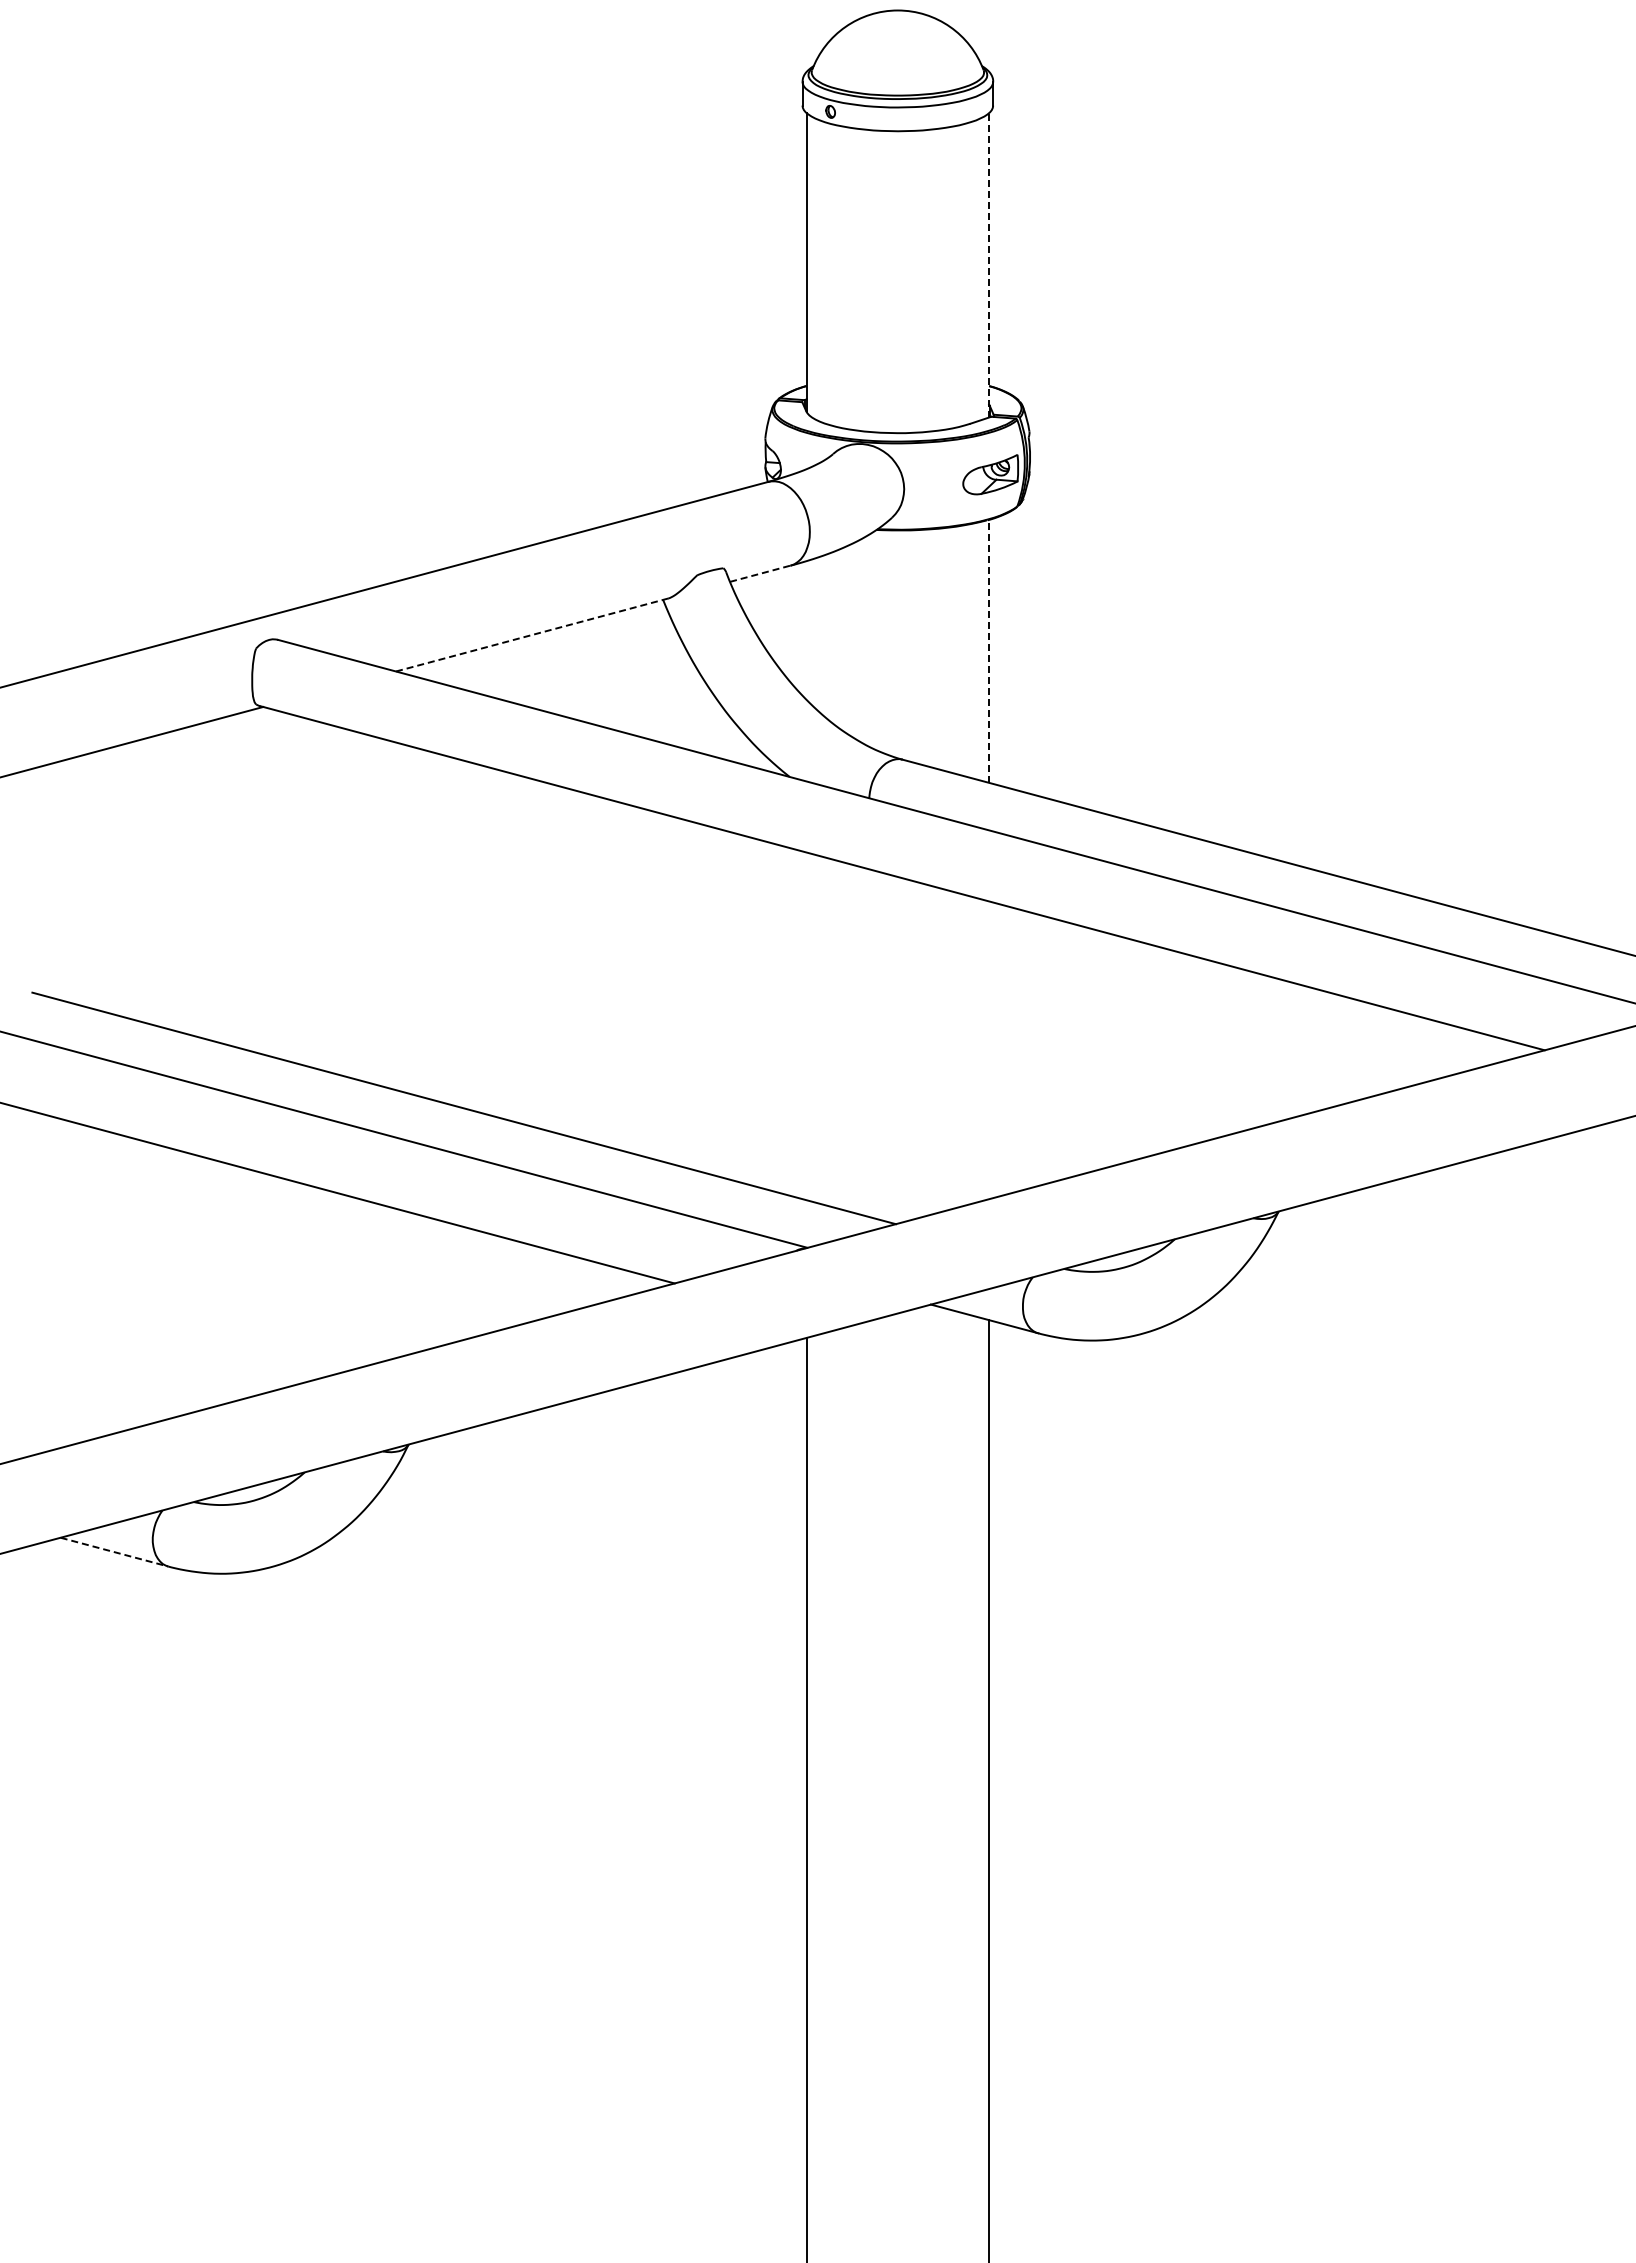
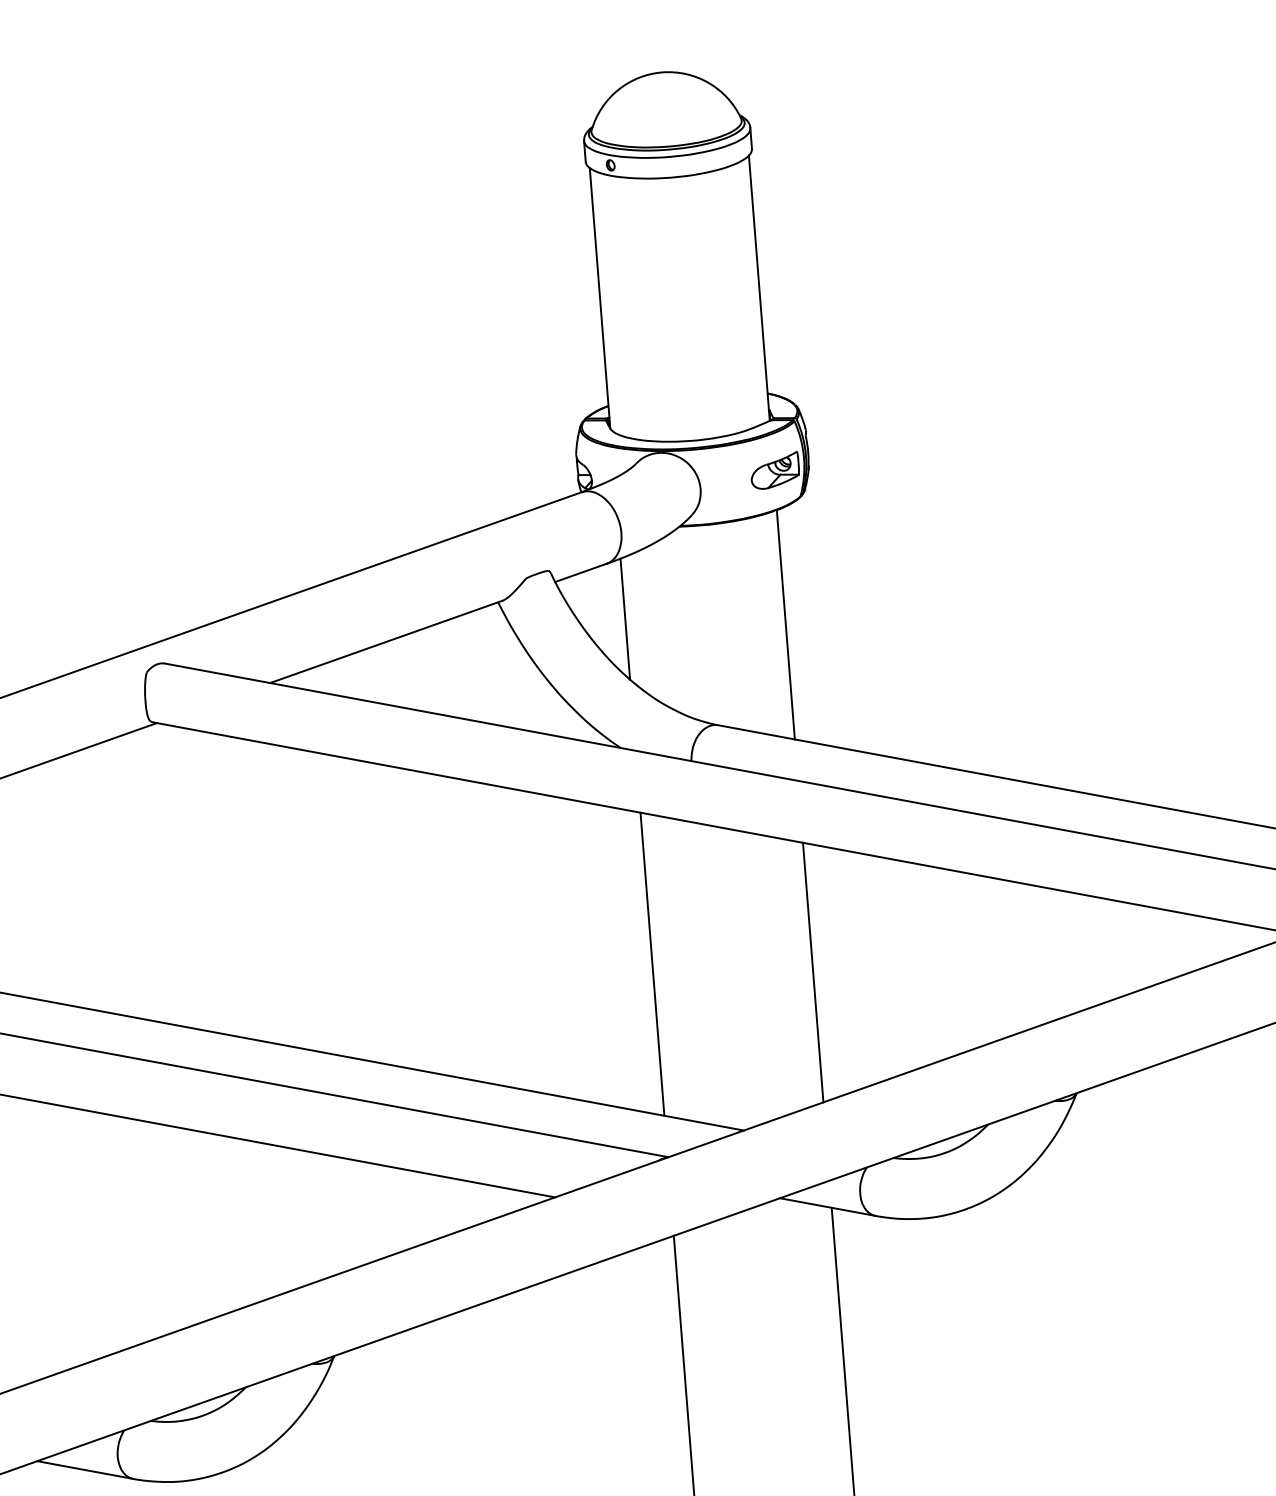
line: (989, 264) -> (759, 287), dashed -> solid
line: (760, 573) -> (581, 572), dashed -> solid
line: (806, 630) -> (625, 619), added
line: (532, 634) -> (386, 641), dashed -> solid
line: (989, 650) -> (786, 624), dashed -> solid
line: (806, 1026) -> (652, 964), added
line: (989, 1050) -> (813, 972), added
line: (114, 1552) -> (85, 1470), dashed -> solid

